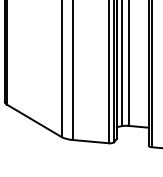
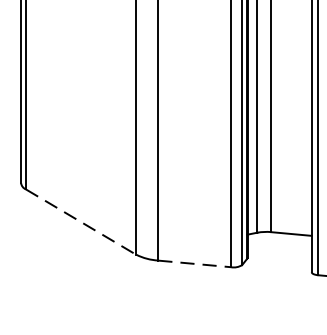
line: (34, 120) -> (81, 221), solid -> dashed
line: (91, 141) -> (196, 263), solid -> dashed

